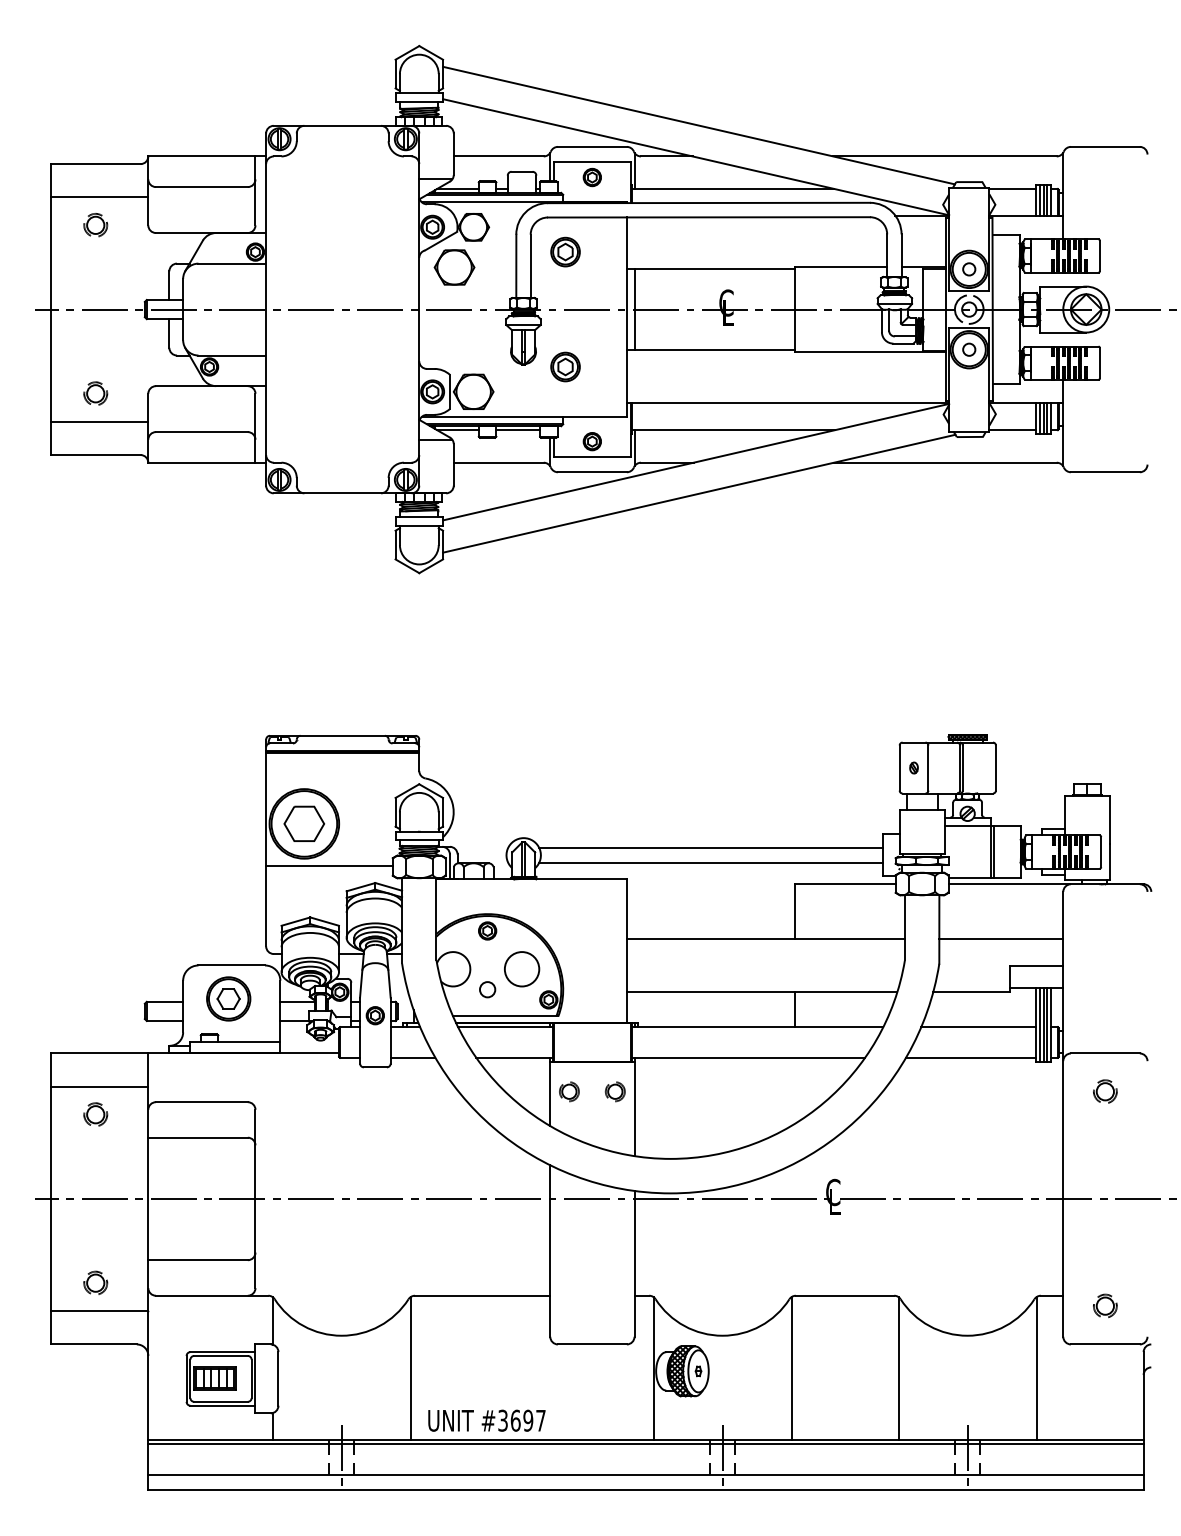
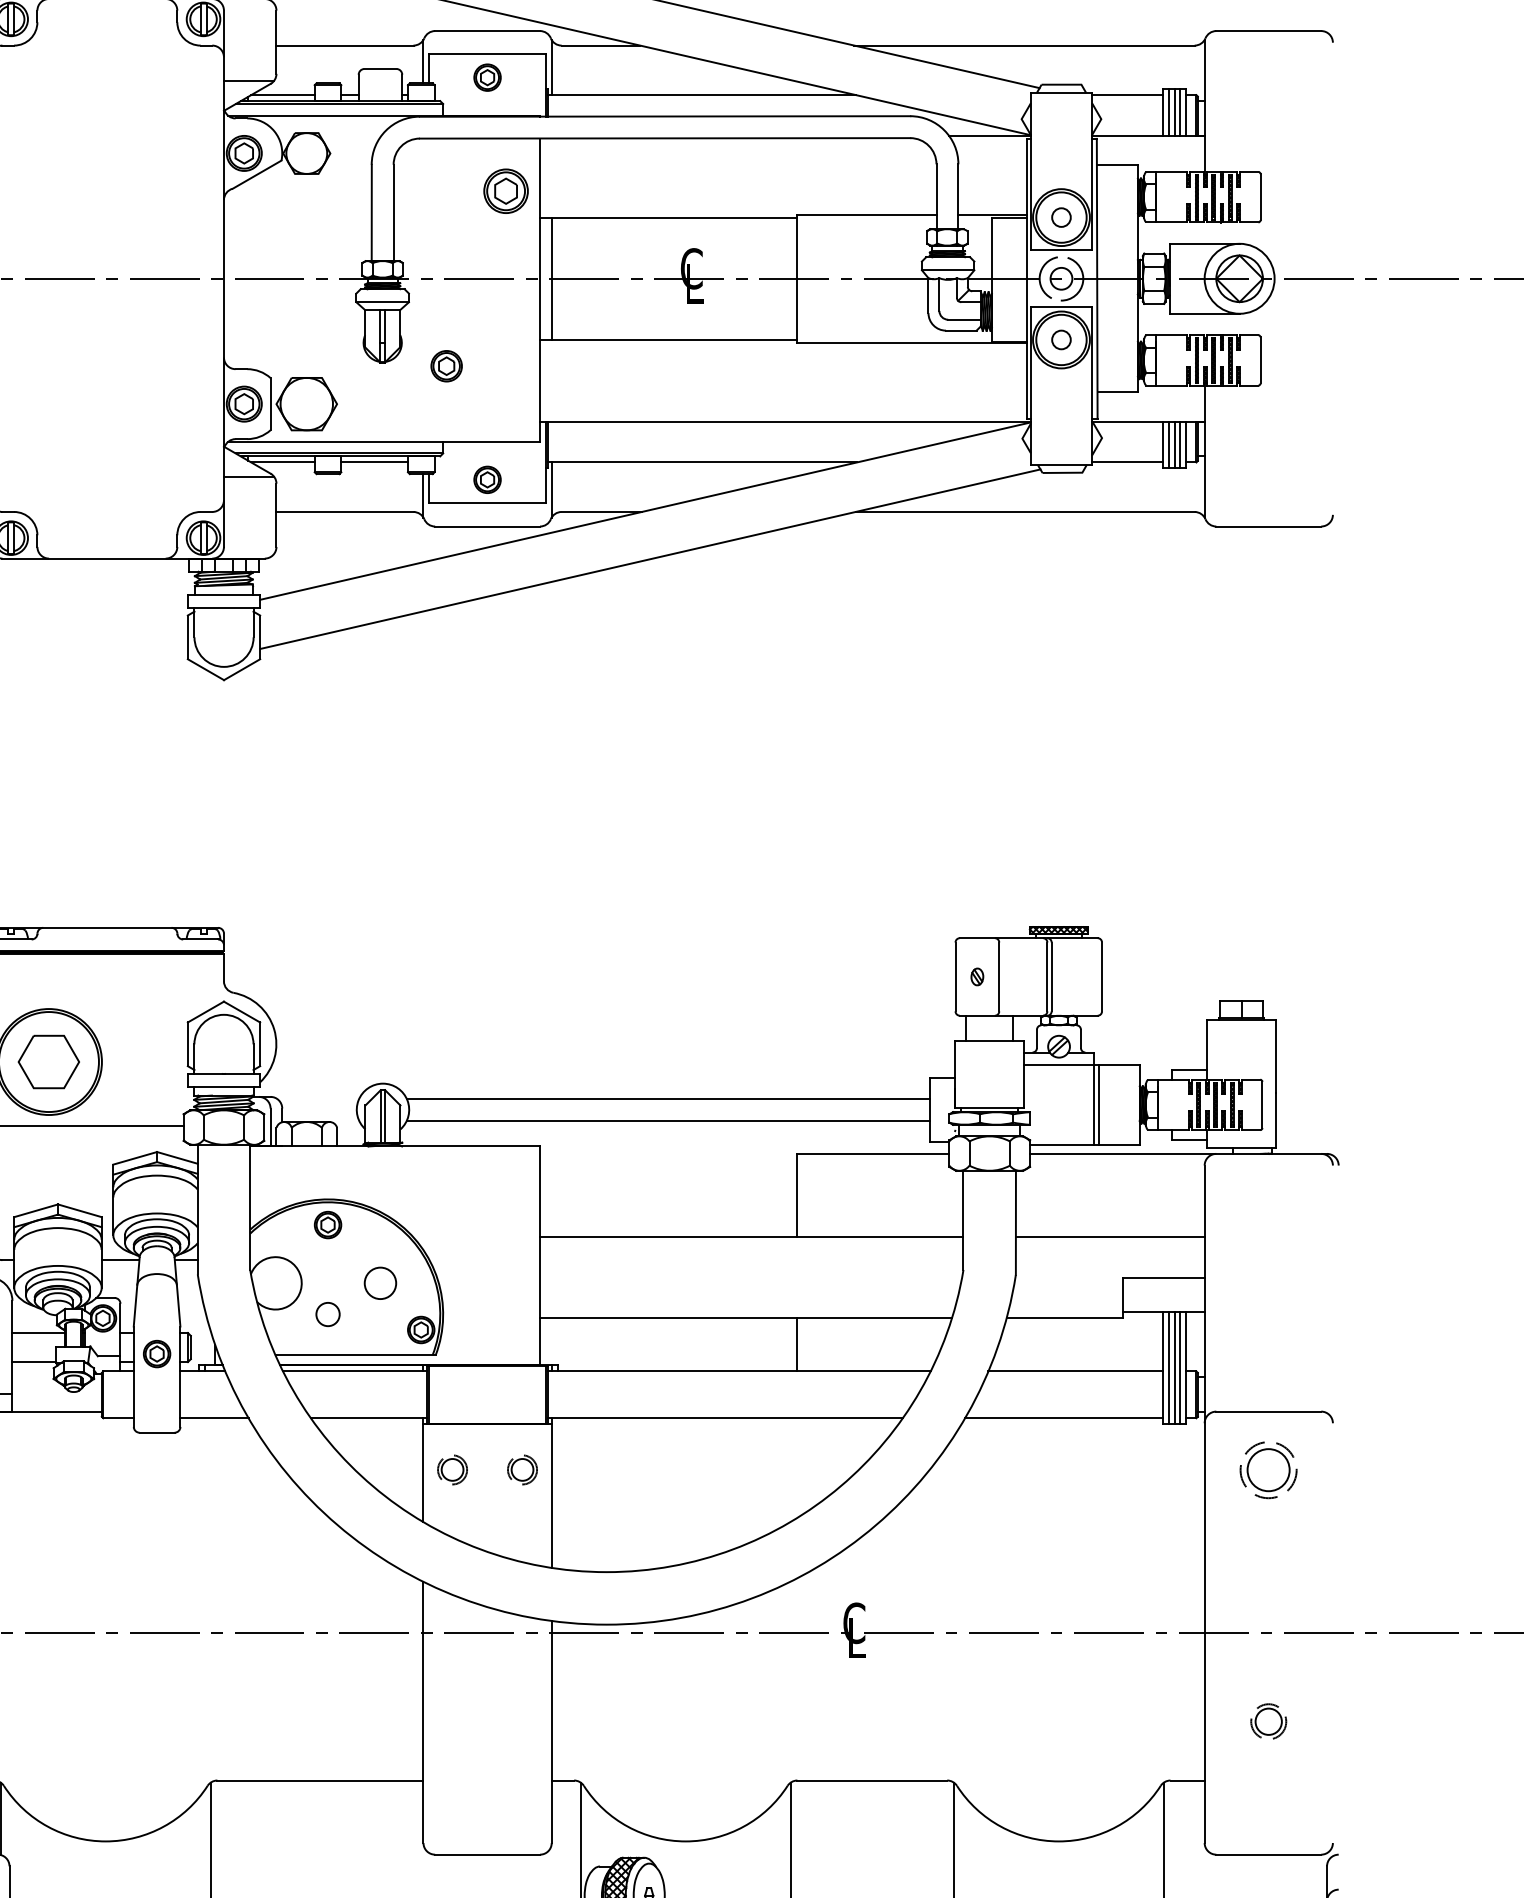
part: (565, 251) -> (506, 190), moved
part: (454, 267) -> (277, 214), removed
part: (565, 366) -> (446, 365), size x0.7
circle: (521, 969) -> (379, 1283), size x0.6
part: (1105, 1091) -> (1268, 1469), size x1.6
part: (1105, 1305) -> (1268, 1720), moved

